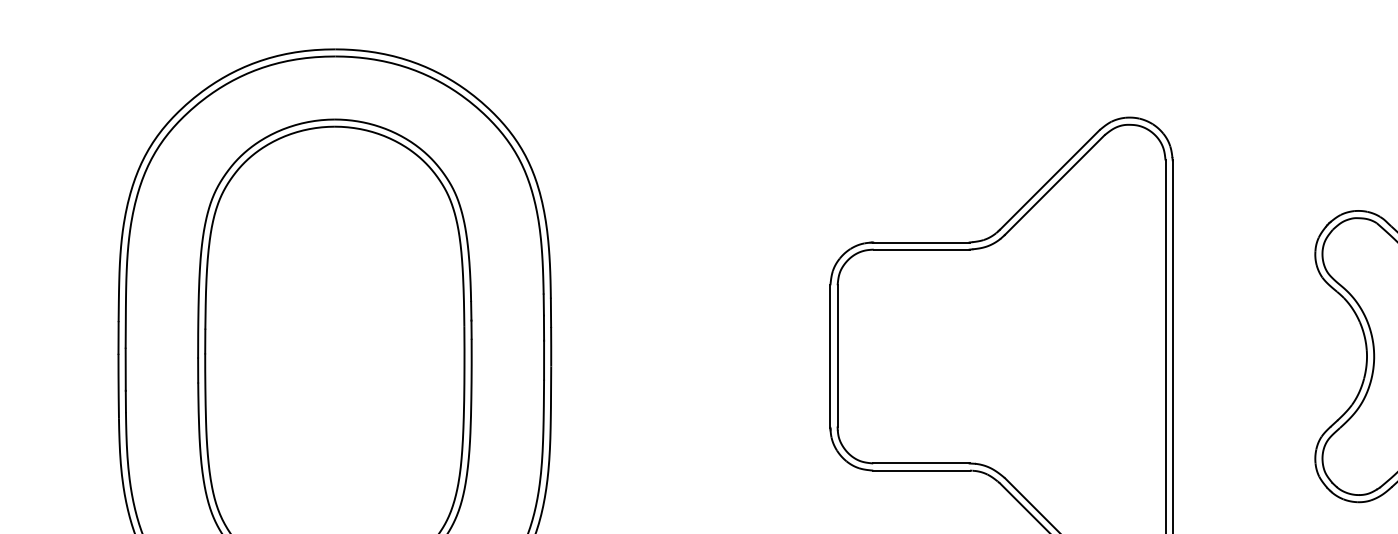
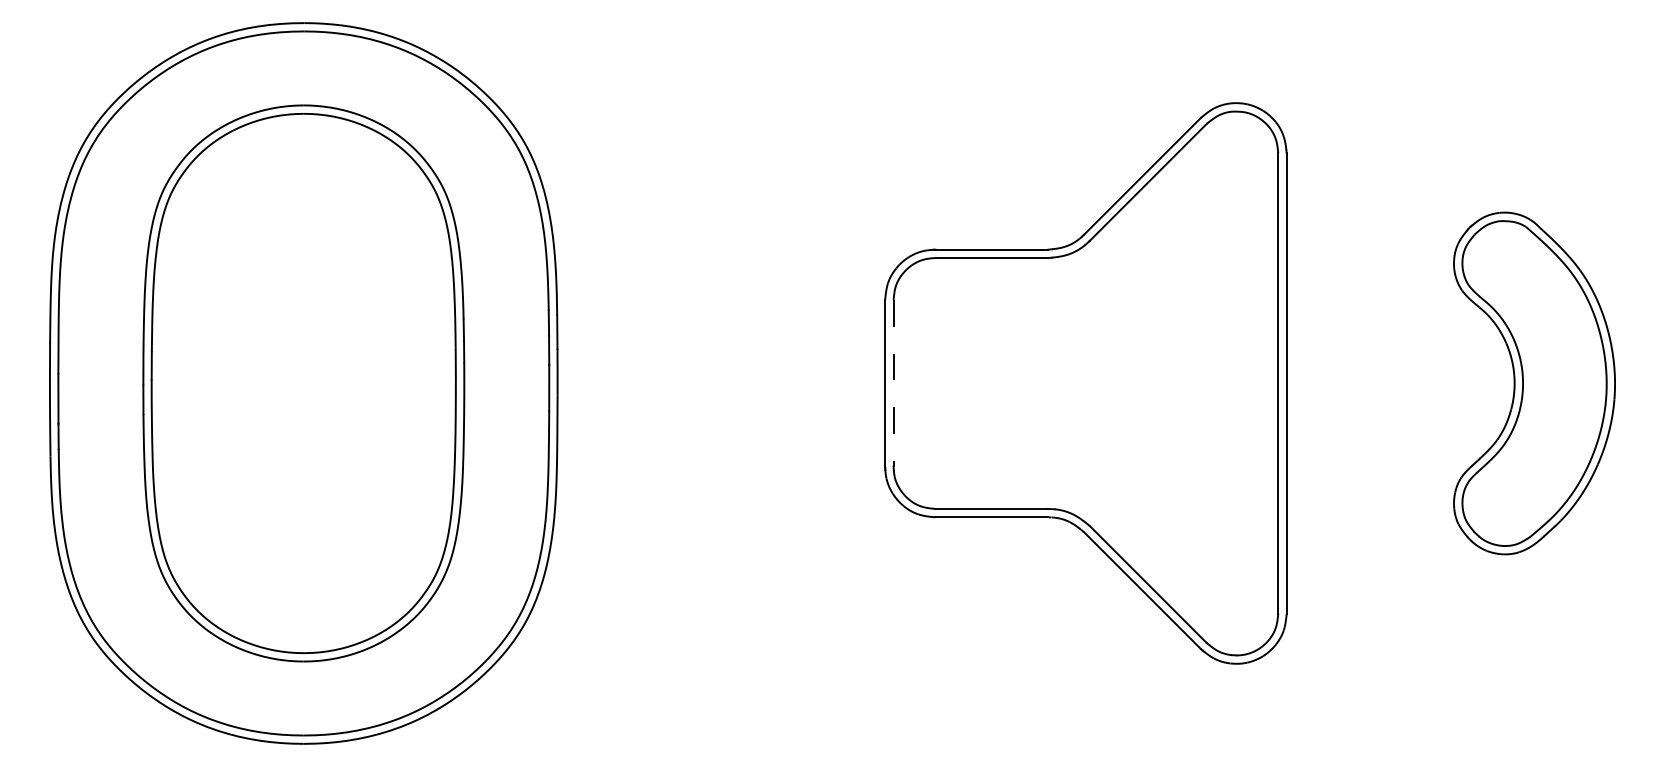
line: (837, 356) -> (893, 383), solid -> dashed

